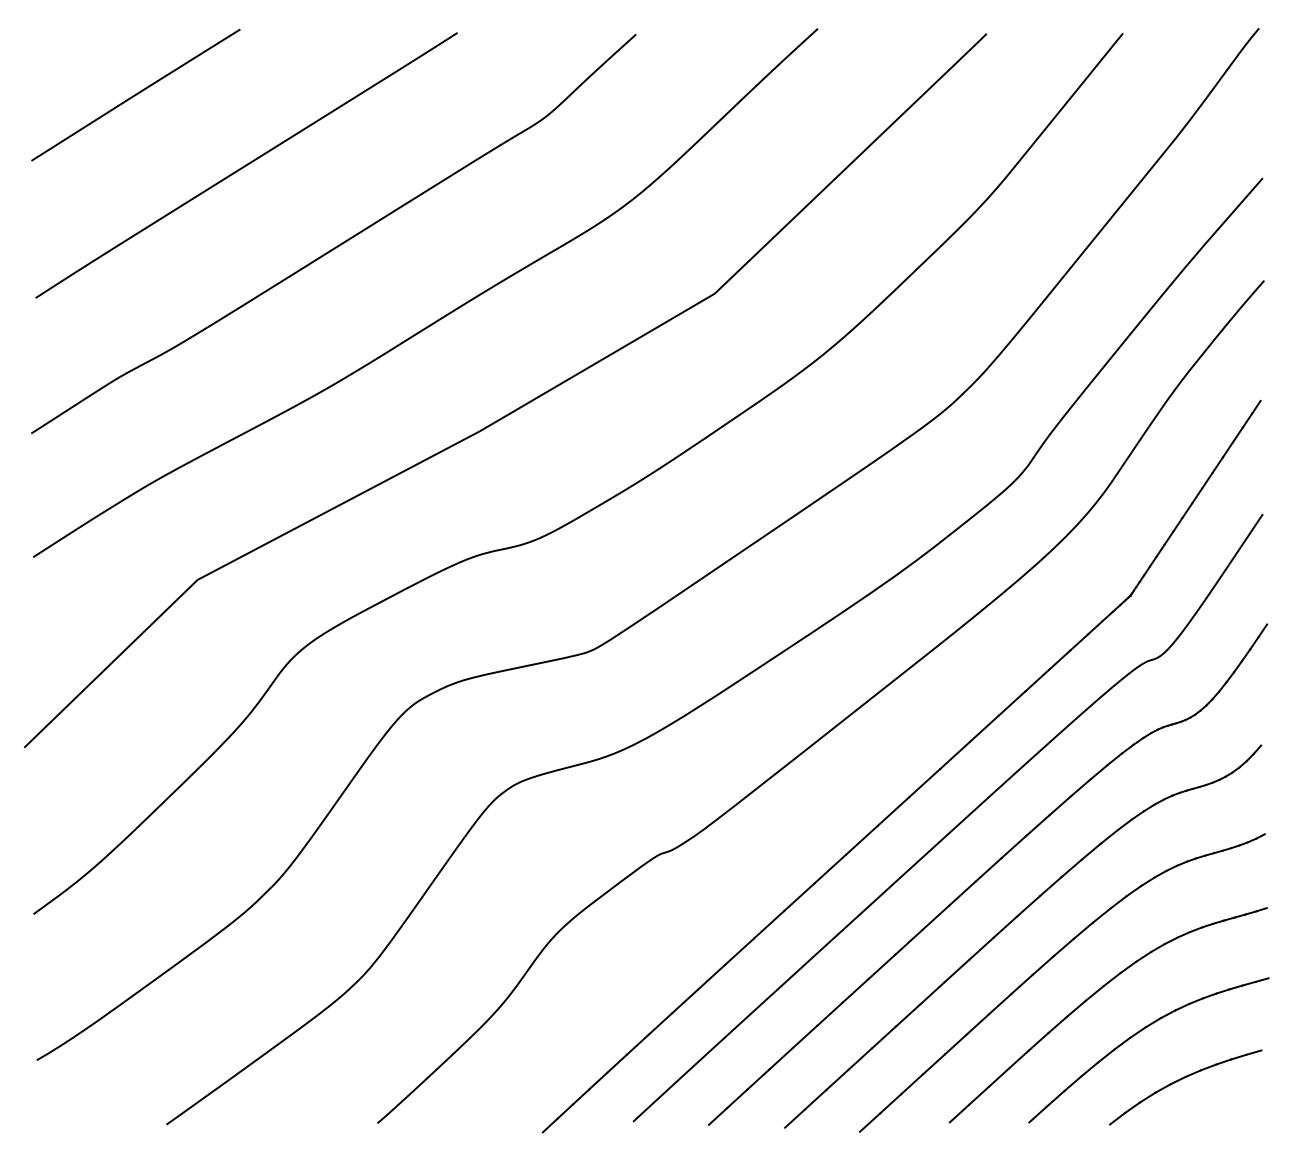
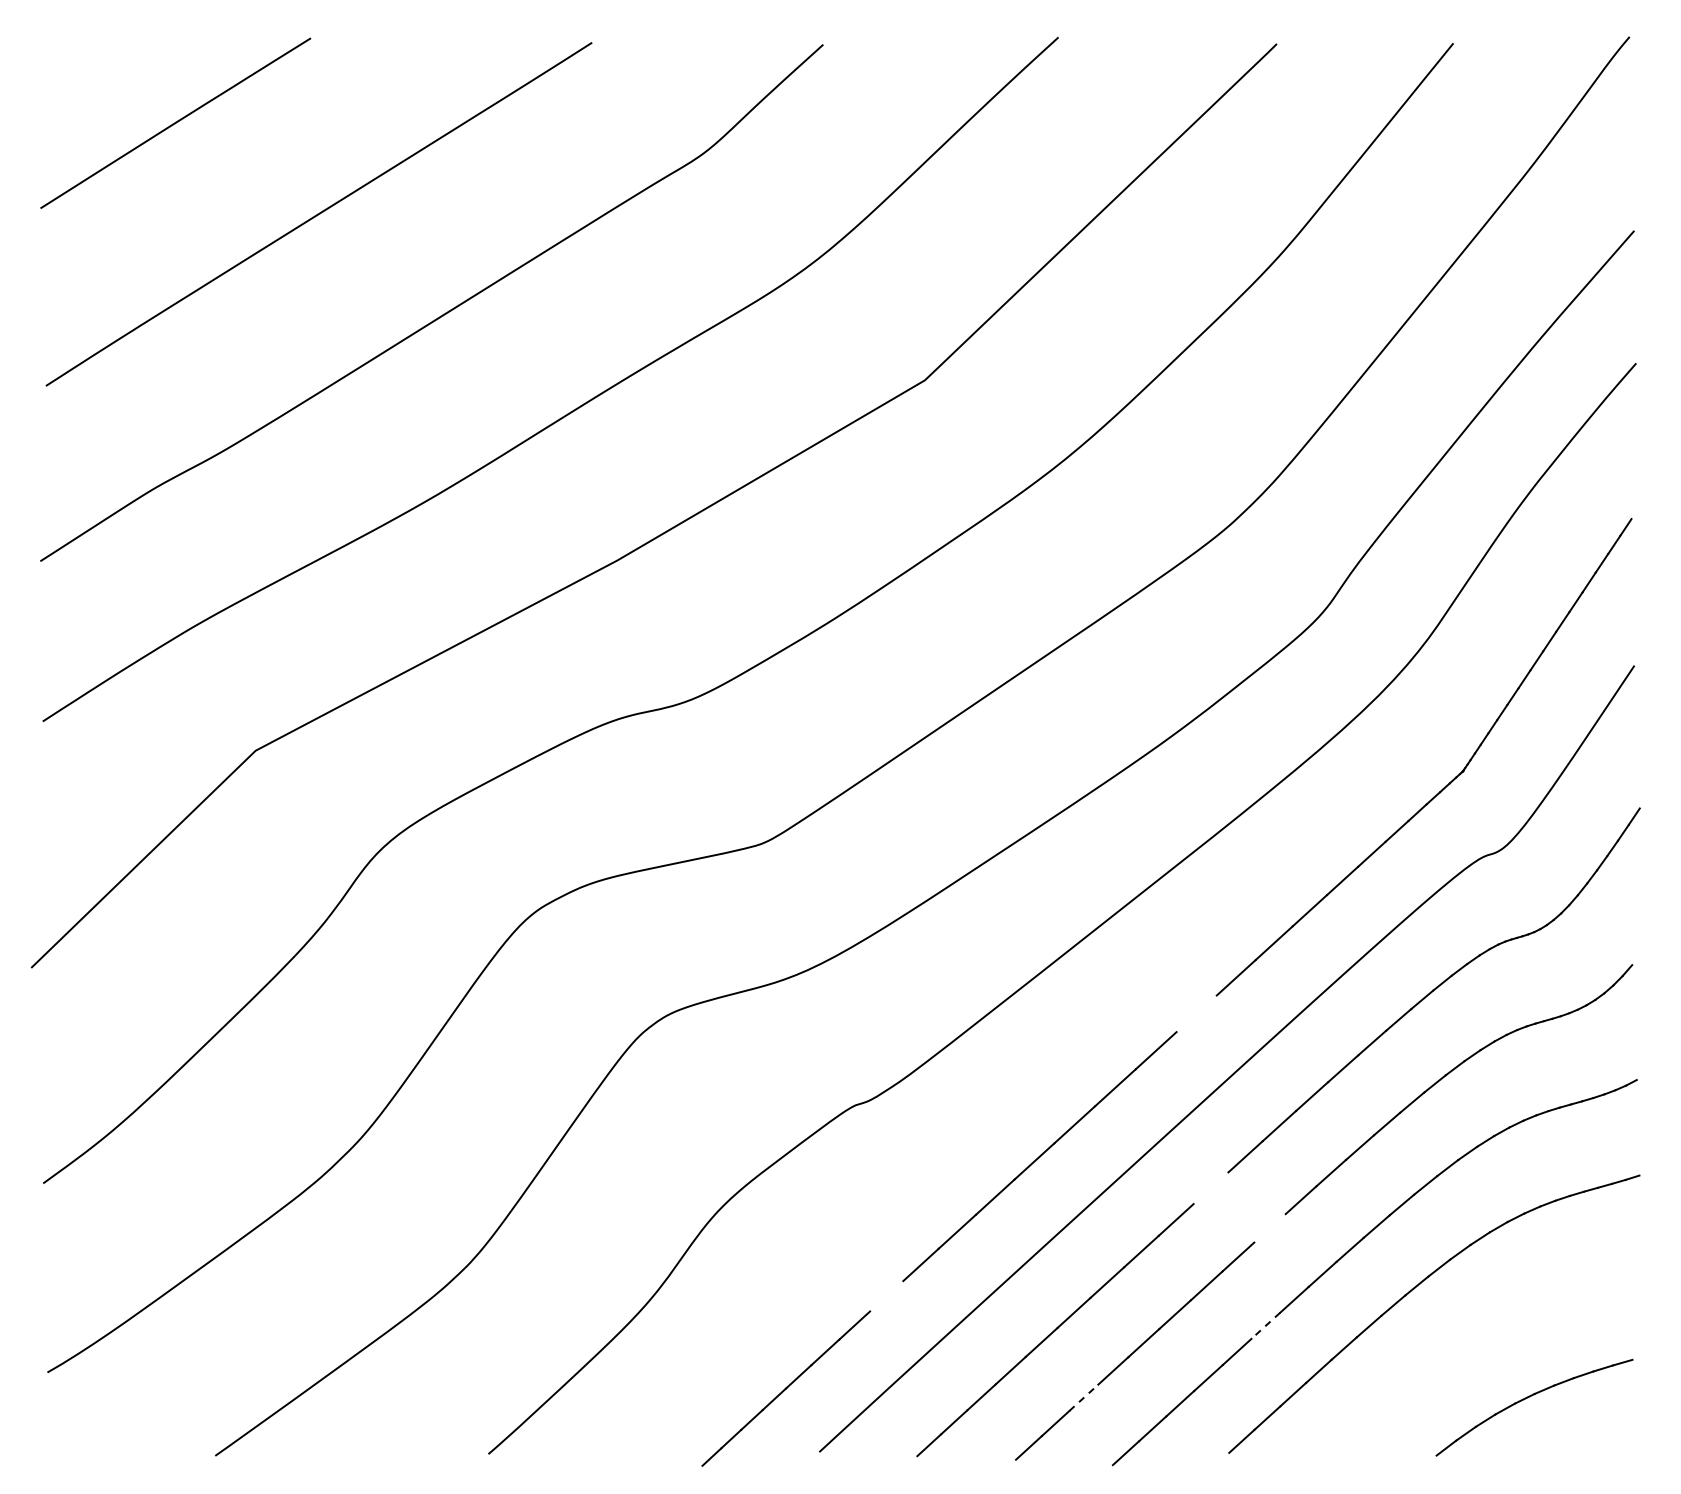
line: (924, 782) -> (1196, 1013), removed
line: (935, 918) -> (1210, 1188), removed
line: (980, 949) -> (1269, 1228), removed
line: (685, 1001) -> (886, 1296), removed
line: (977, 1024) -> (1265, 1326), solid -> dashed
part: (1138, 1033) -> (1473, 1337), removed
line: (837, 1079) -> (1083, 1397), solid -> dashed

